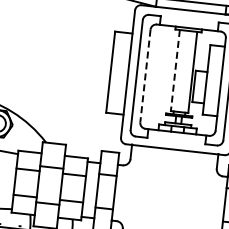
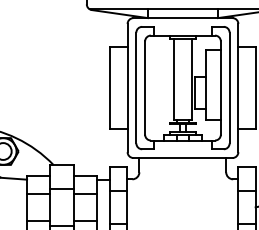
line: (175, 70) -> (174, 79), dashed -> solid
line: (145, 76) -> (145, 88), dashed -> solid

